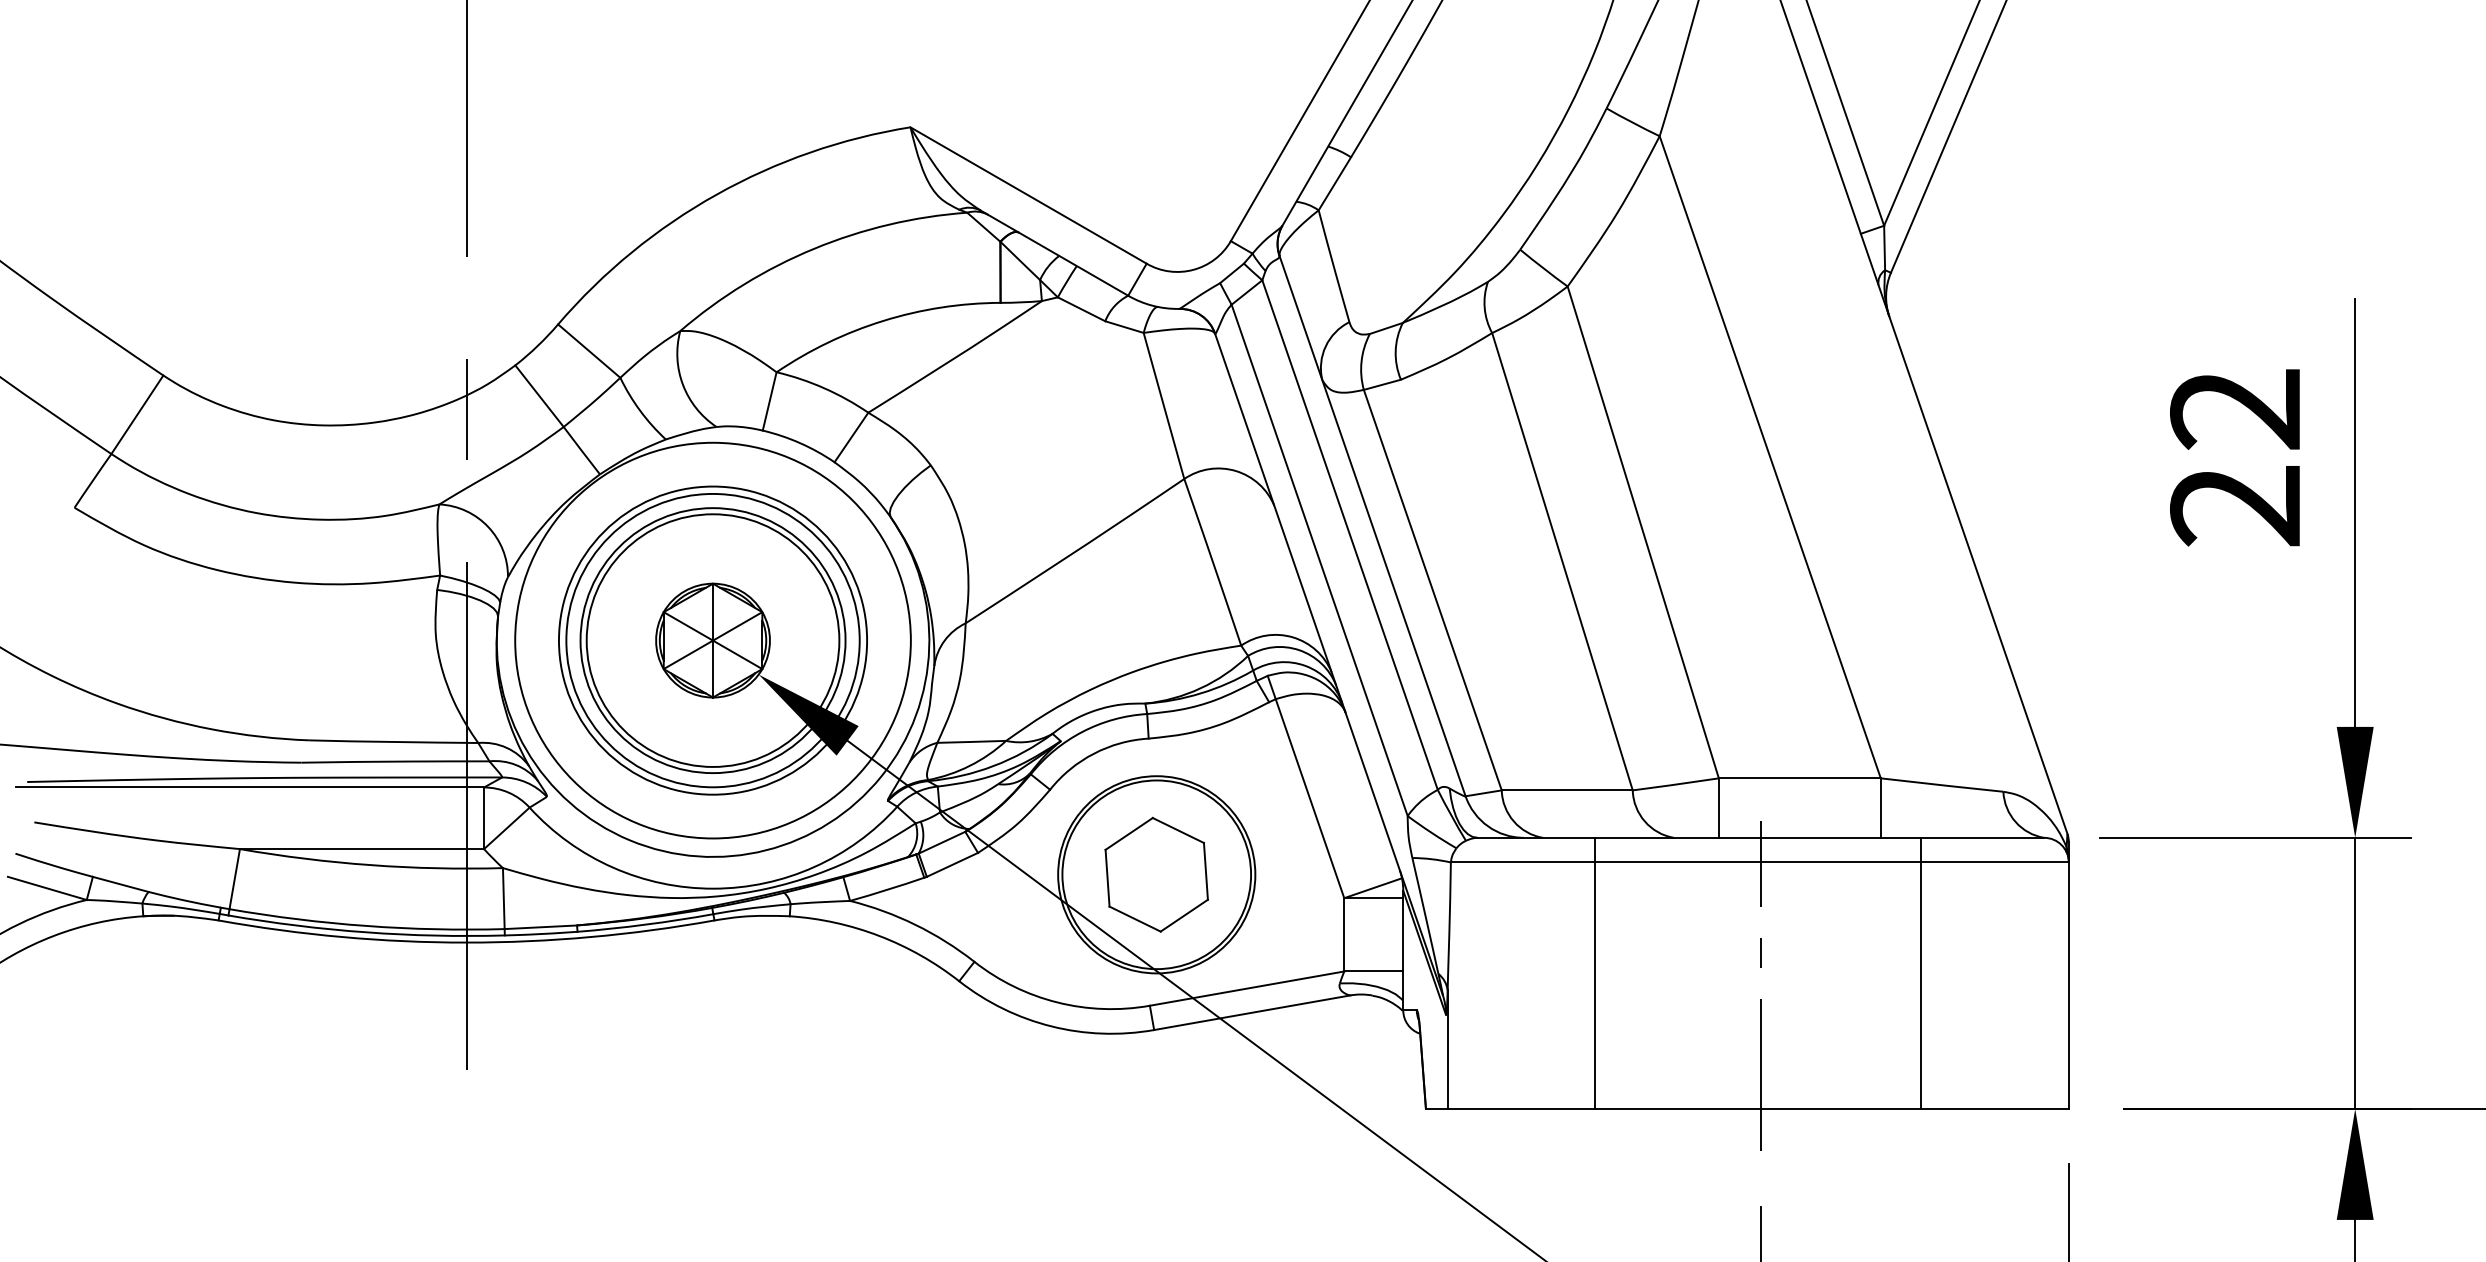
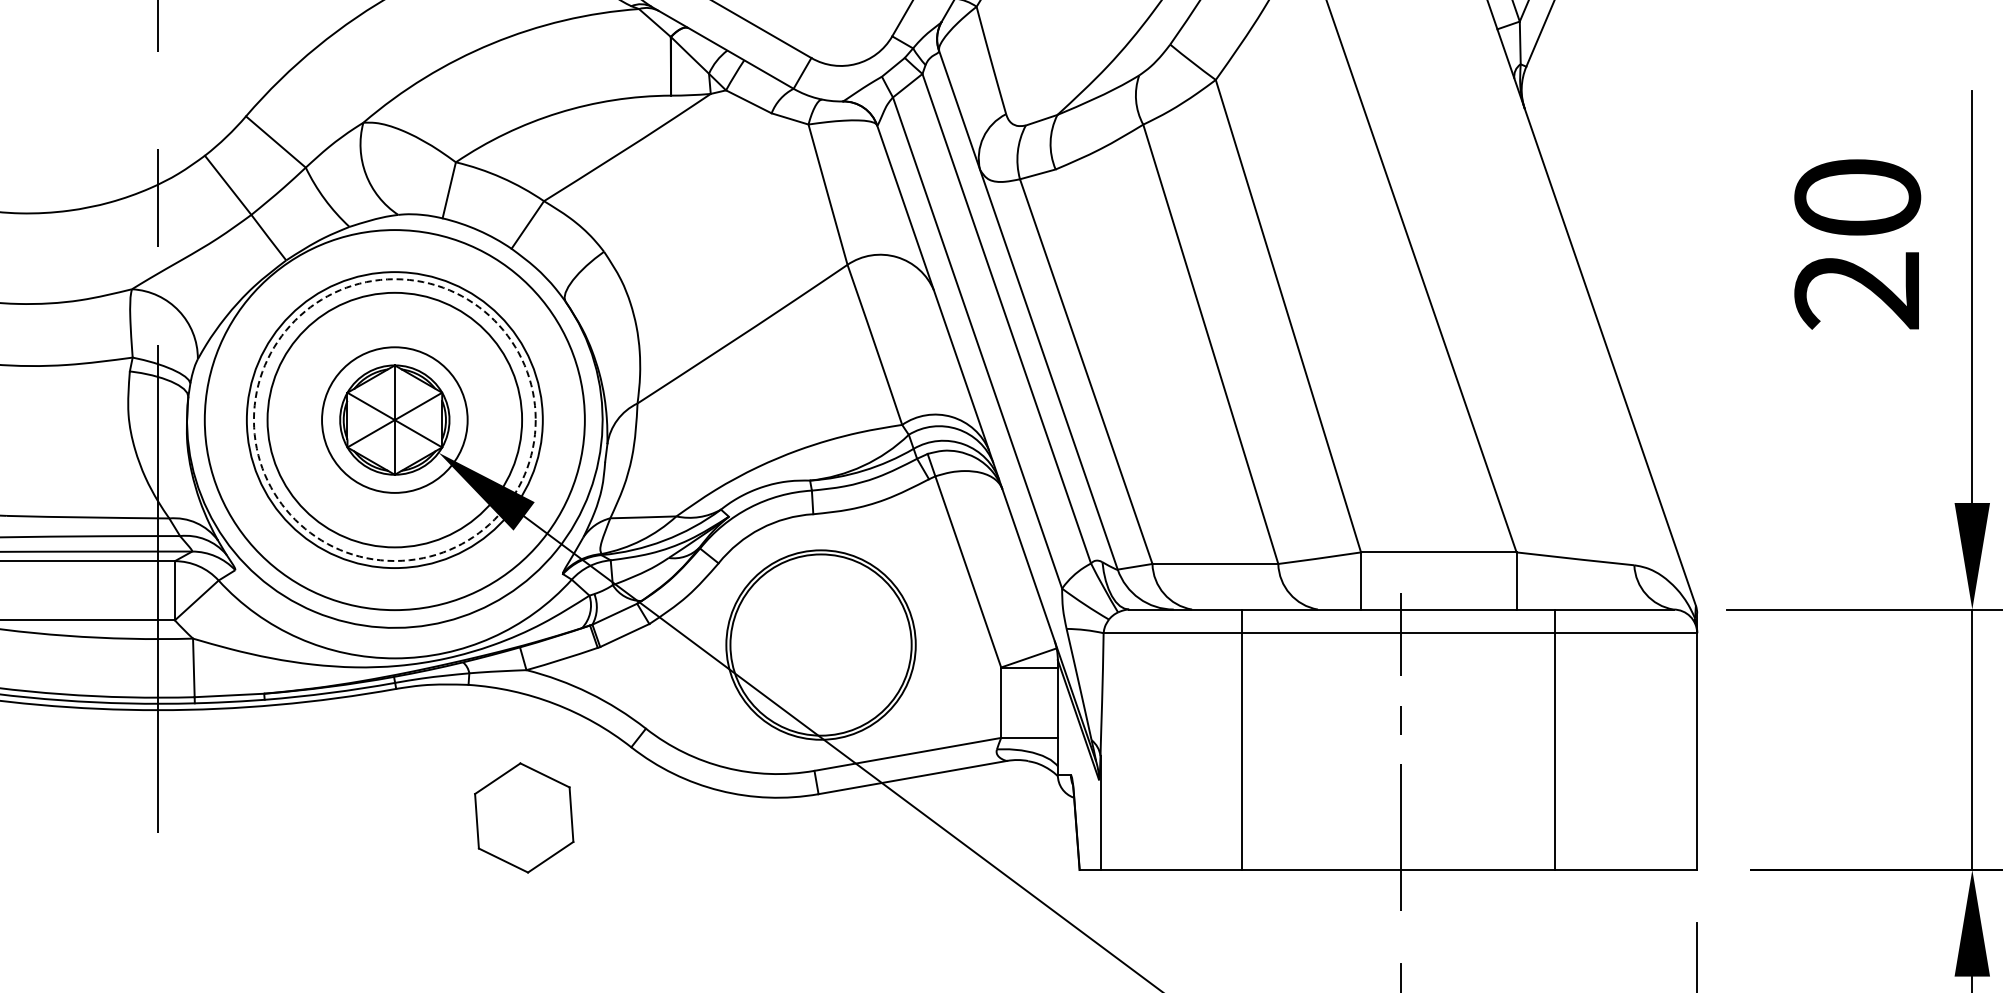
text: (2235, 409) -> (1857, 198), 22 -> 20
circle: (712, 640) -> (394, 419), size x0.6
circle: (712, 640) -> (394, 419), solid -> dashed
part: (1156, 874) -> (524, 817), moved

